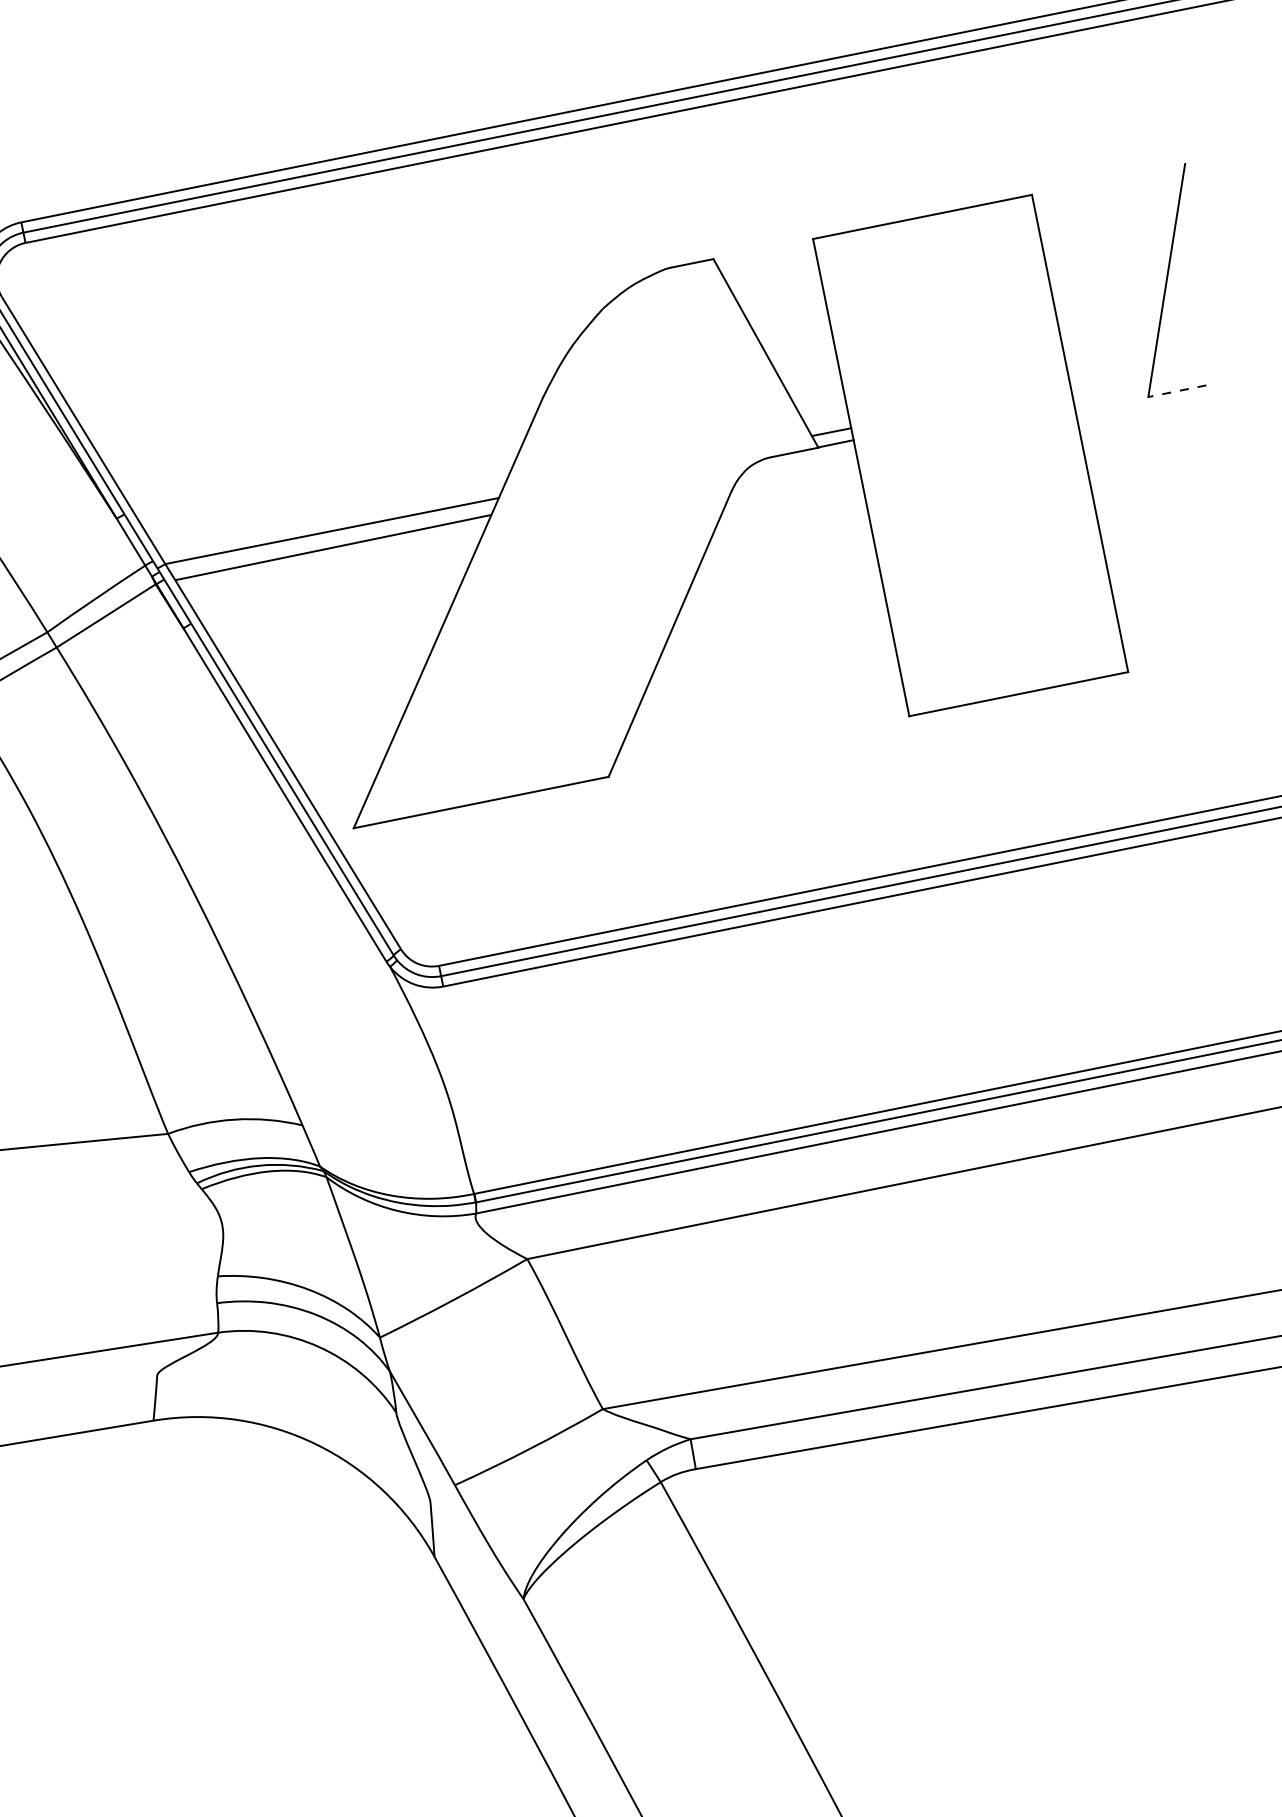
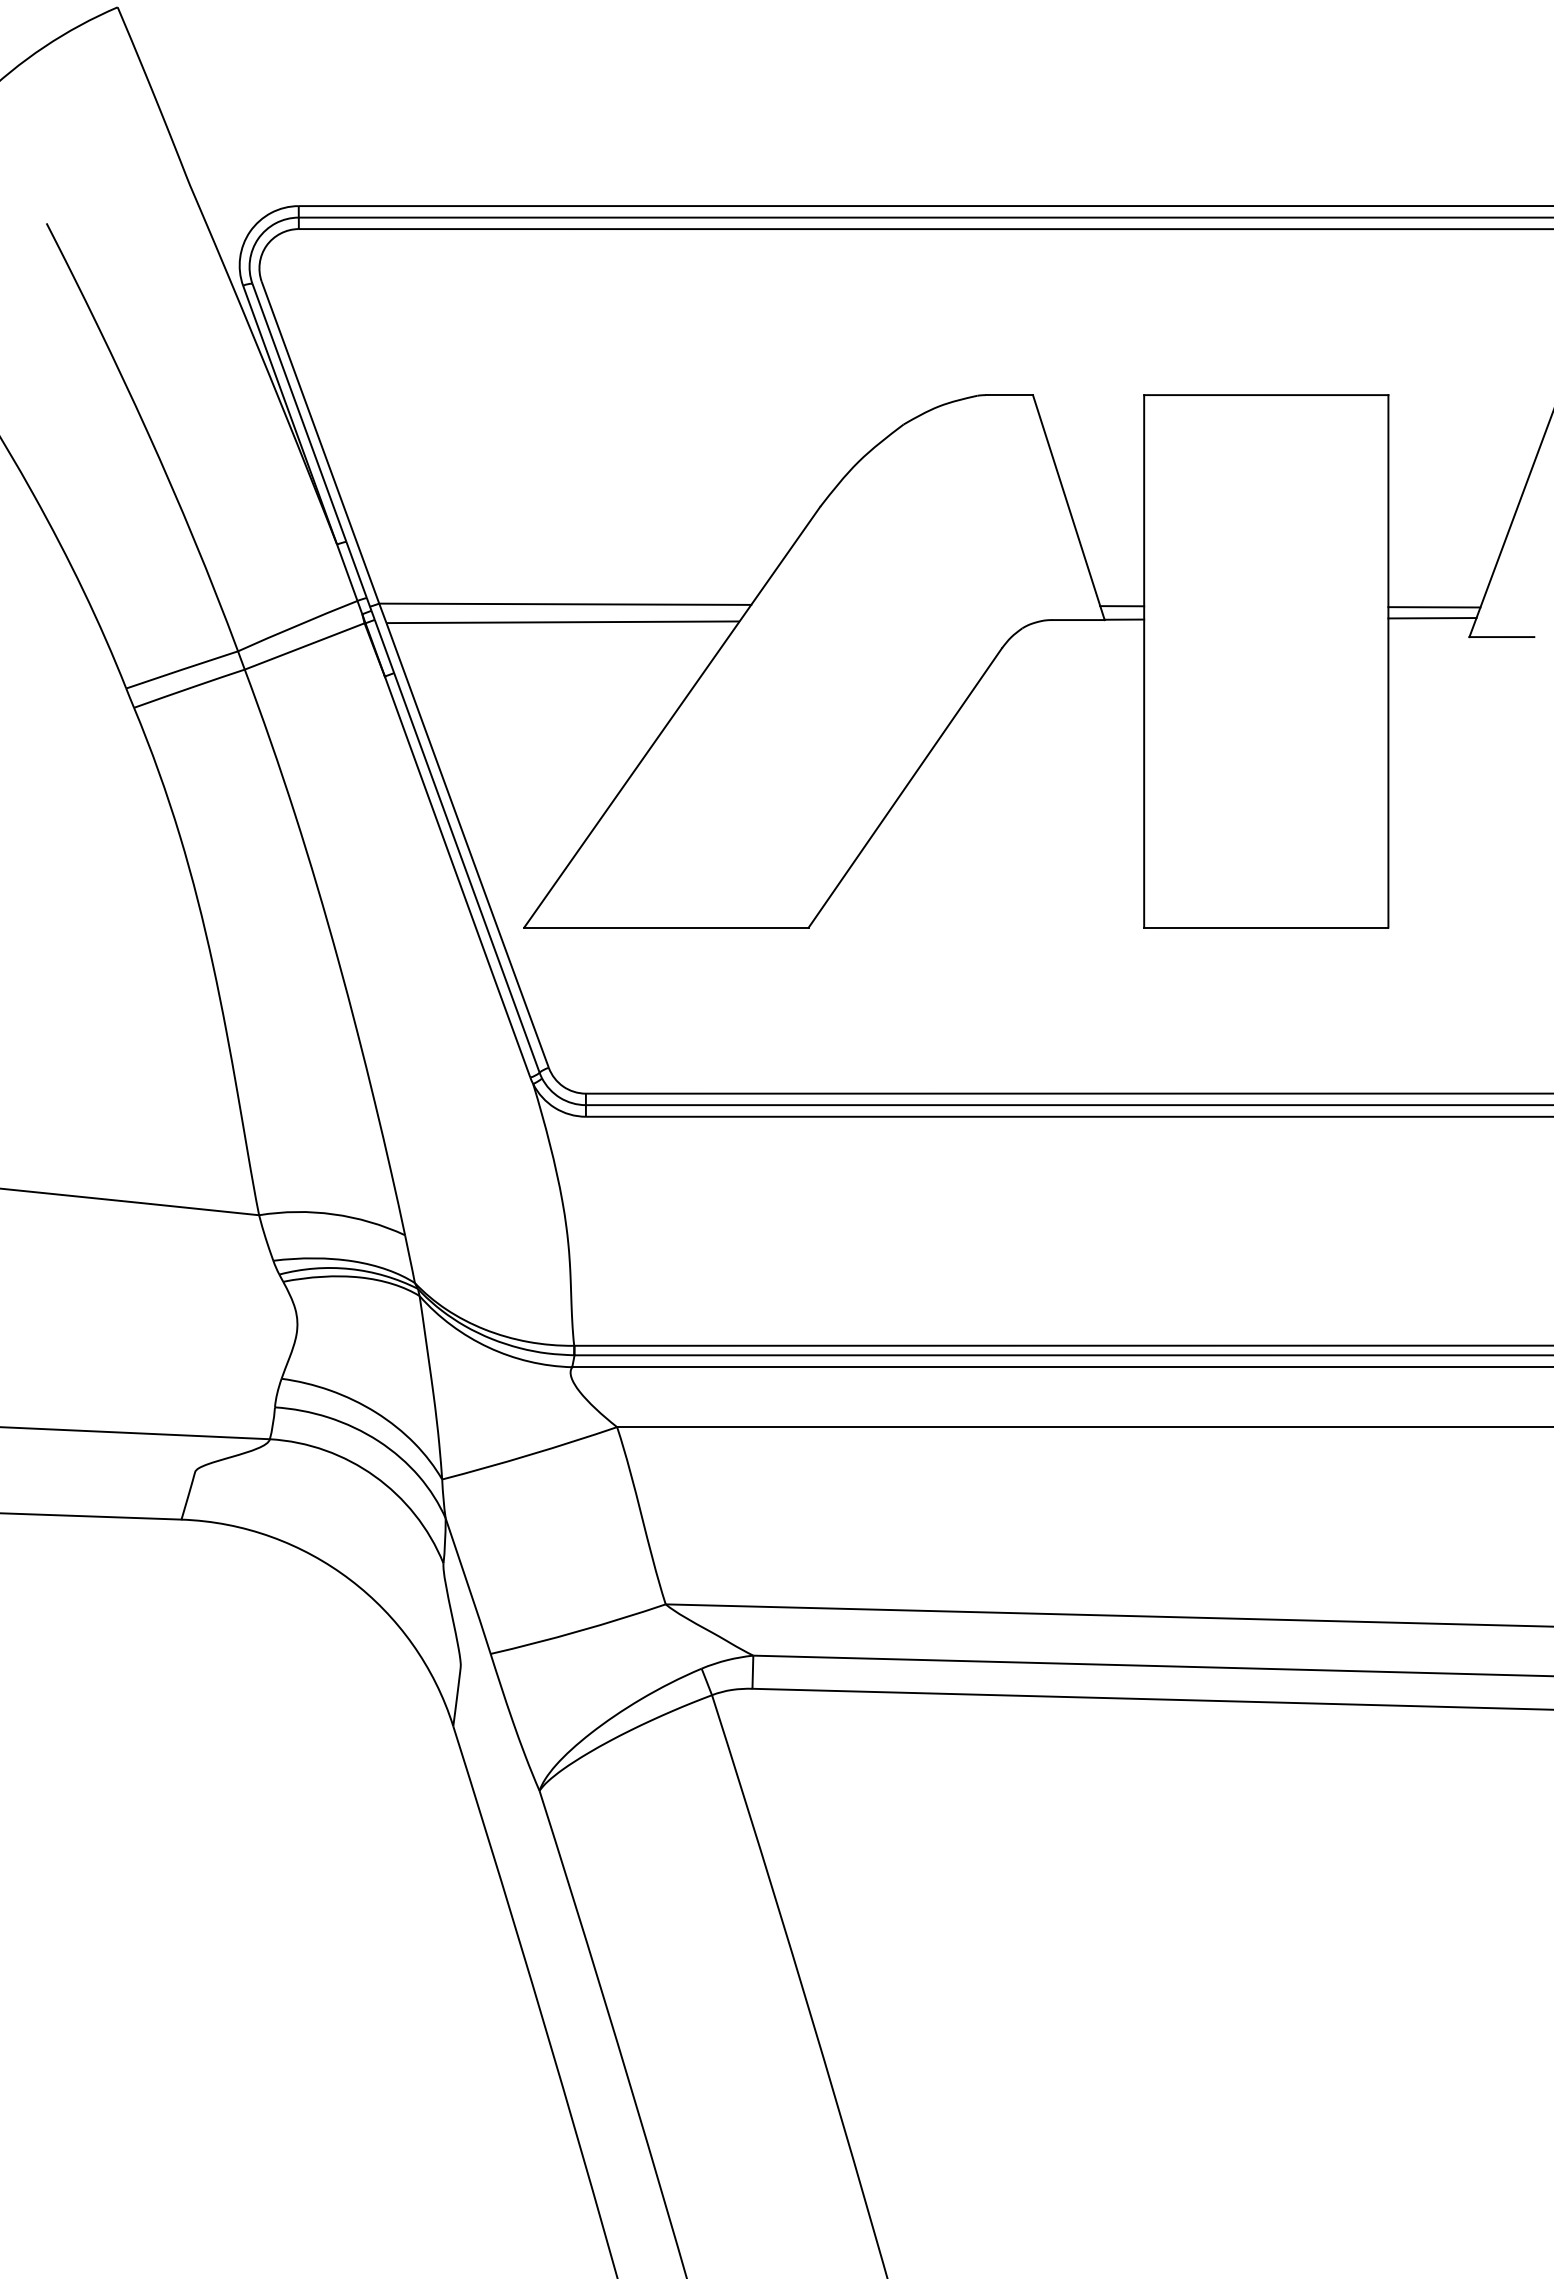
line: (1111, 376) -> (1434, 607), added
line: (1111, 387) -> (1432, 618), added
line: (1177, 391) -> (1501, 637), dashed -> solid

